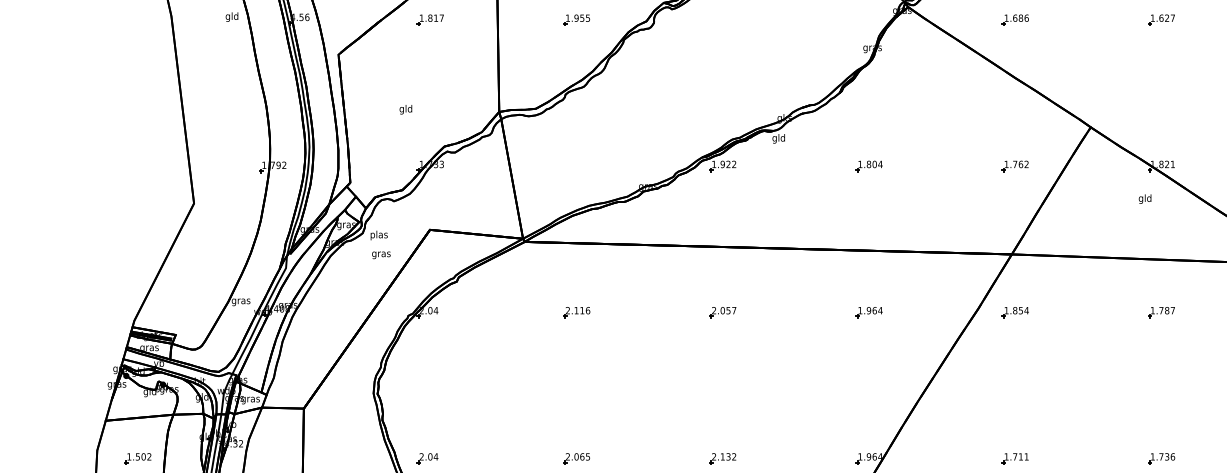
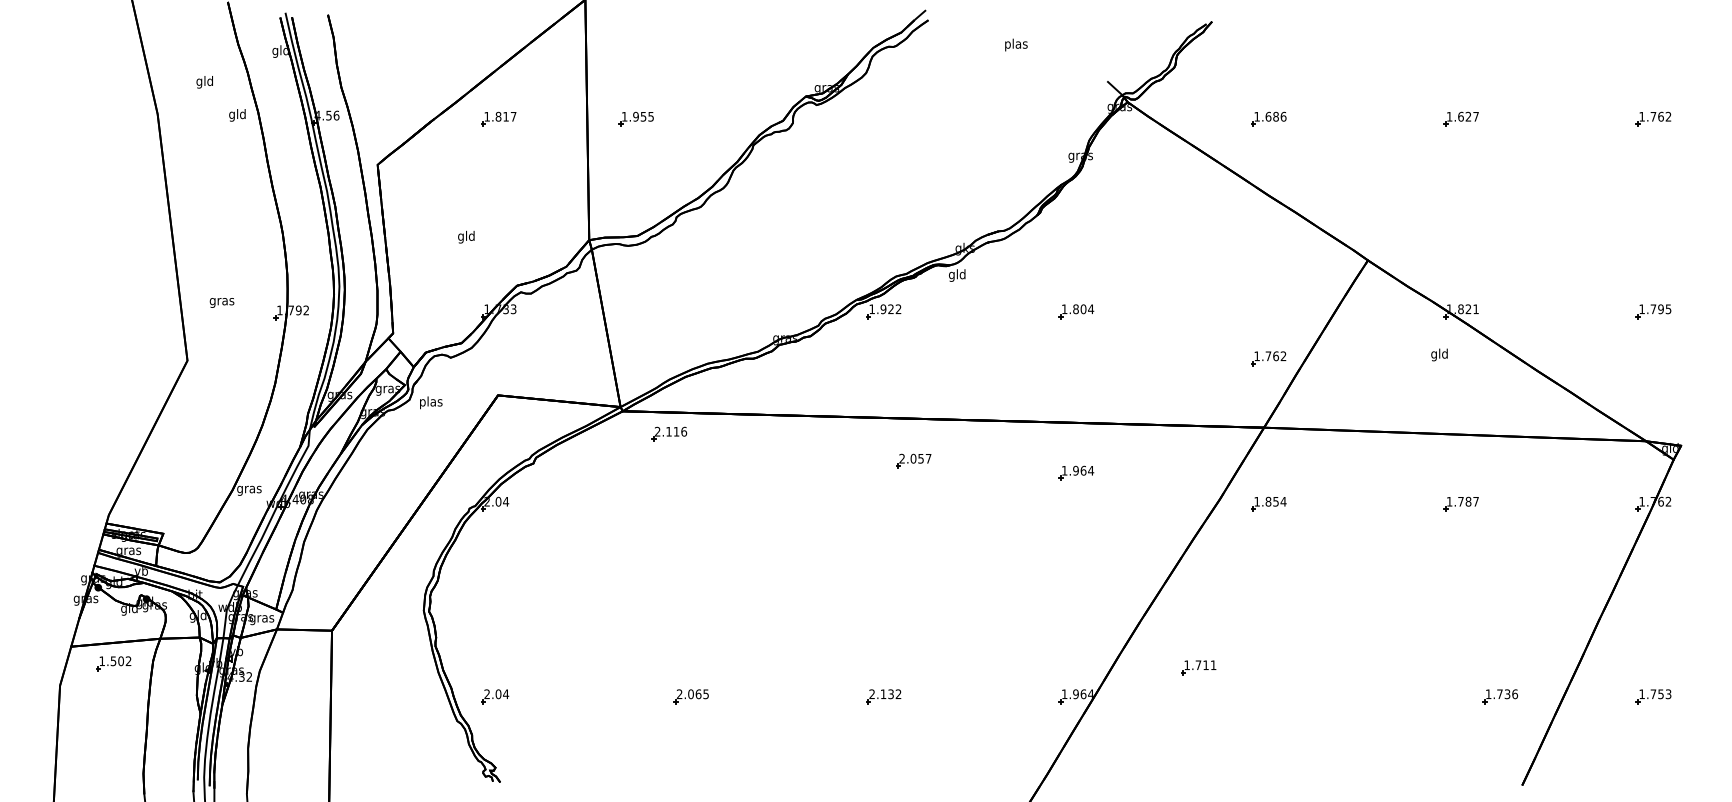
part: (576, 19) -> (635, 118), moved
part: (1015, 166) -> (1268, 358), moved
text: (380, 255) -> (221, 302), moved
part: (576, 311) -> (669, 433), moved
part: (722, 311) -> (913, 460), moved
part: (869, 311) -> (1076, 472), moved
part: (137, 458) -> (113, 663), moved
part: (1015, 458) -> (1198, 667), moved
part: (1161, 458) -> (1499, 696), moved

